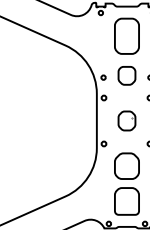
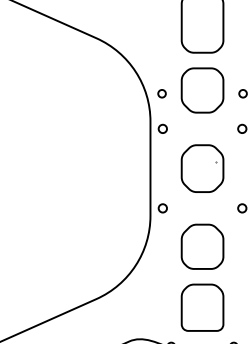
part: (126, 75) -> (201, 90), size x1.43
part: (126, 120) -> (201, 167), size x1.43

